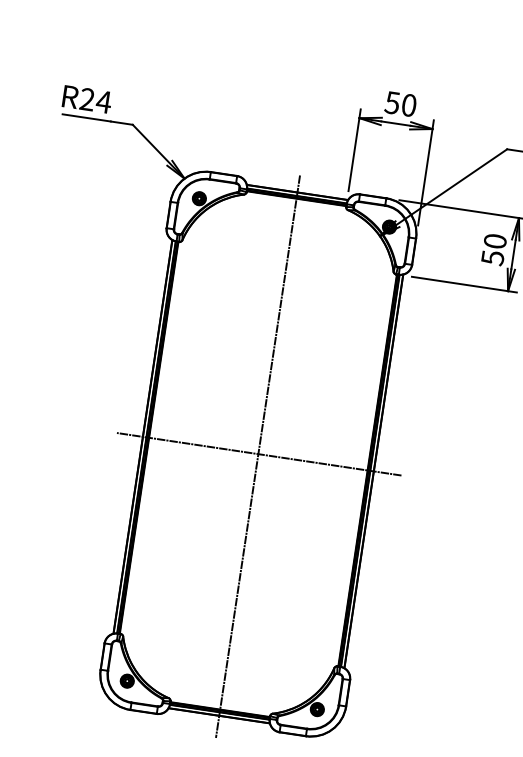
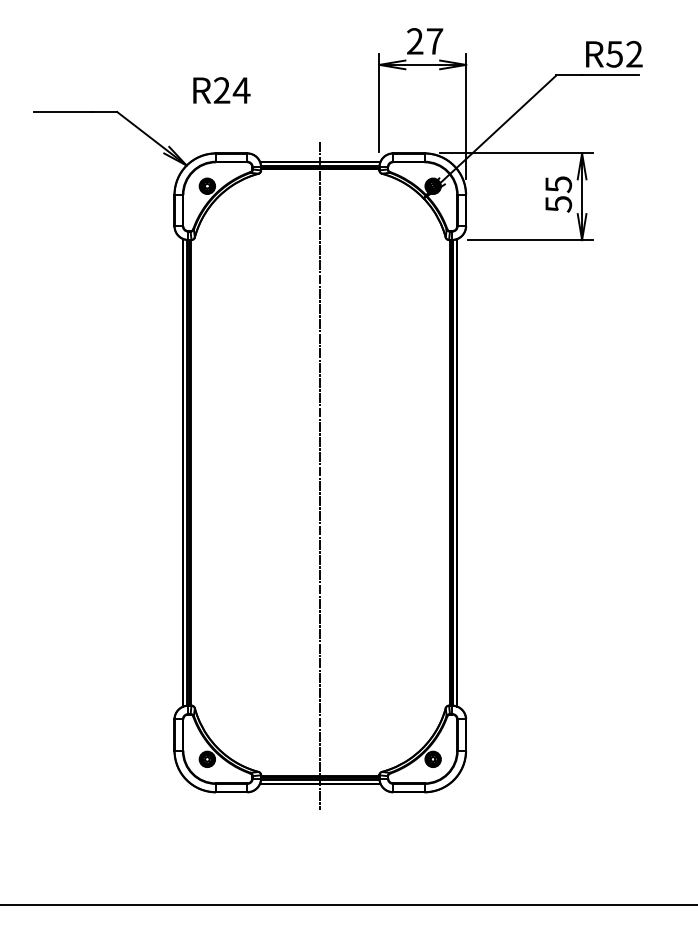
text: (86, 99) -> (221, 90), moved
text: (400, 104) -> (424, 41), 50 -> 27
text: (495, 241) -> (558, 184), 50 -> 55
line: (259, 454) -> (321, 472), removed

